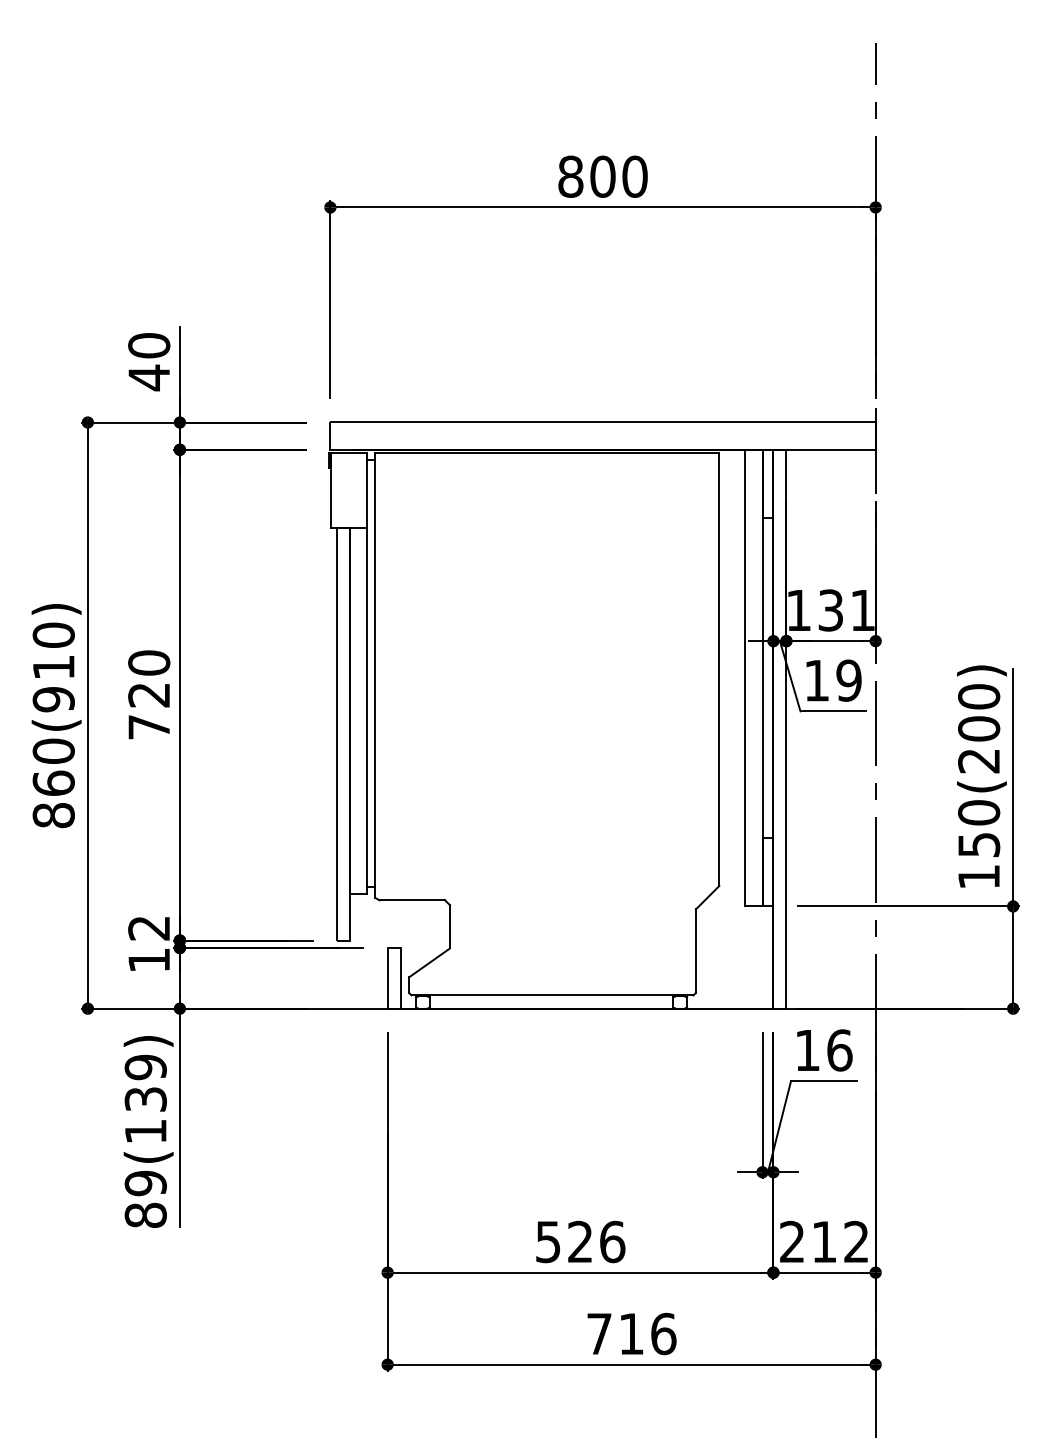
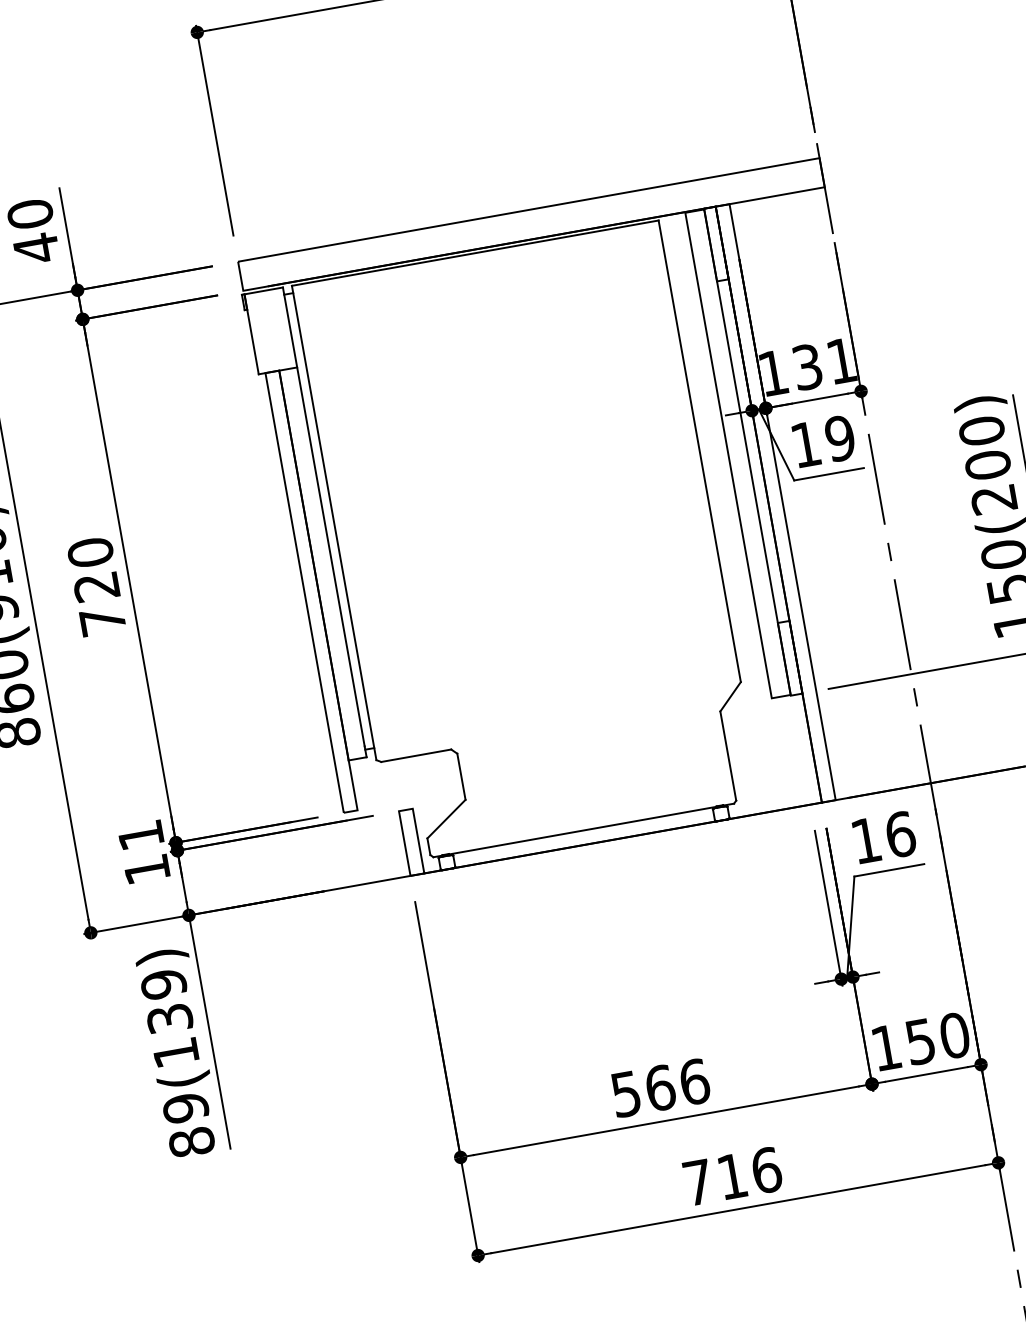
text: (148, 928) -> (140, 835), 12 -> 11
text: (580, 1241) -> (660, 1087), 526 -> 566
text: (824, 1241) -> (920, 1041), 212 -> 150

